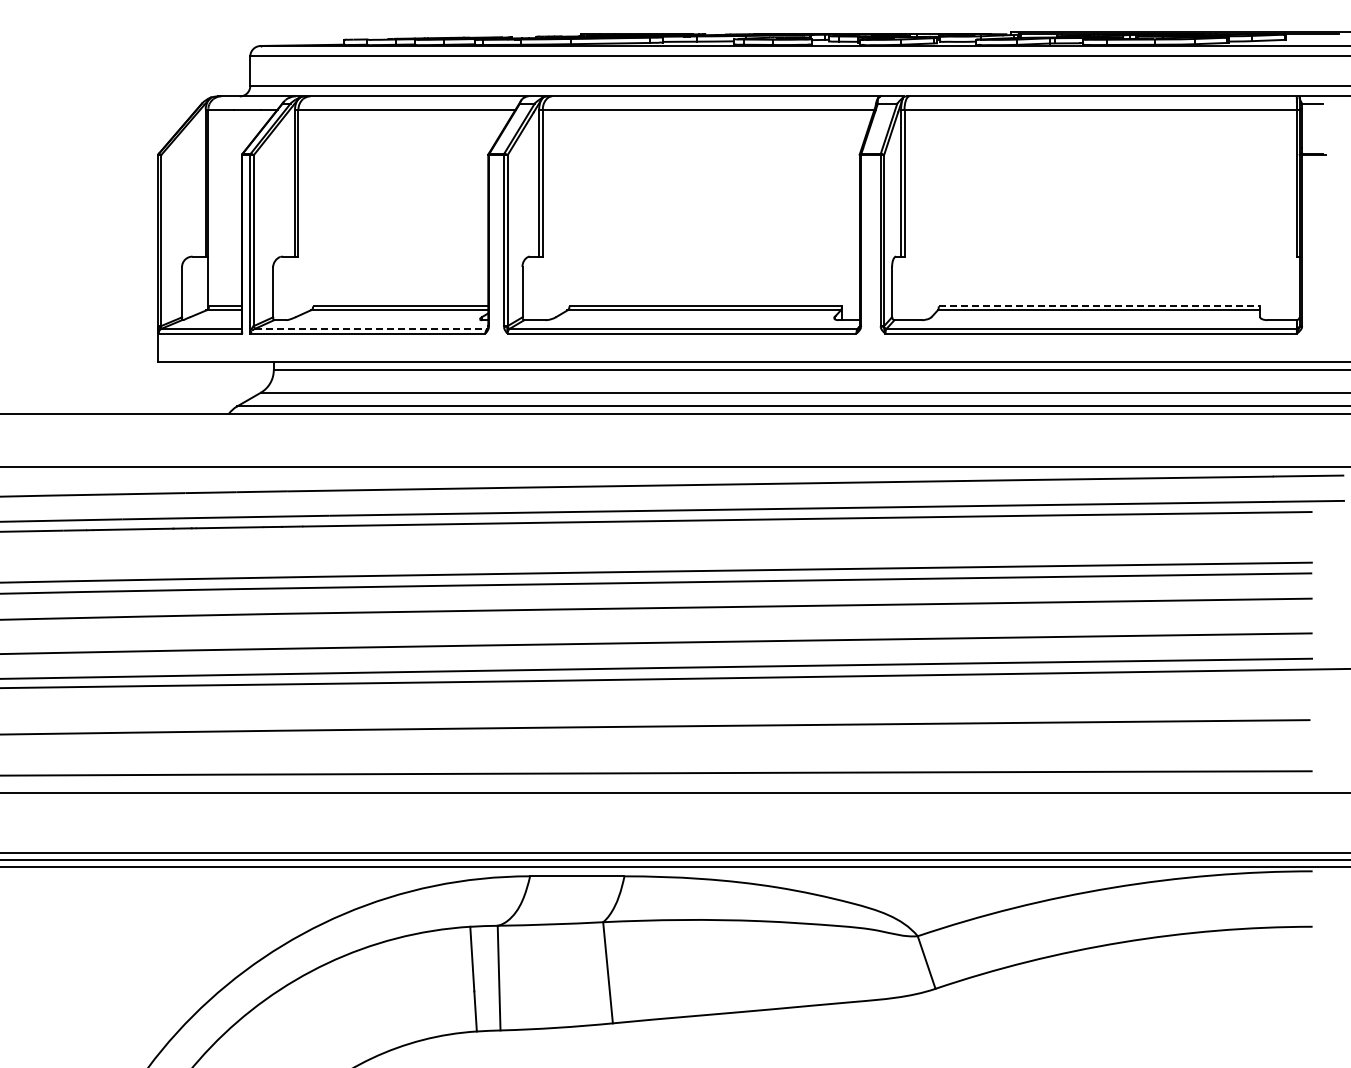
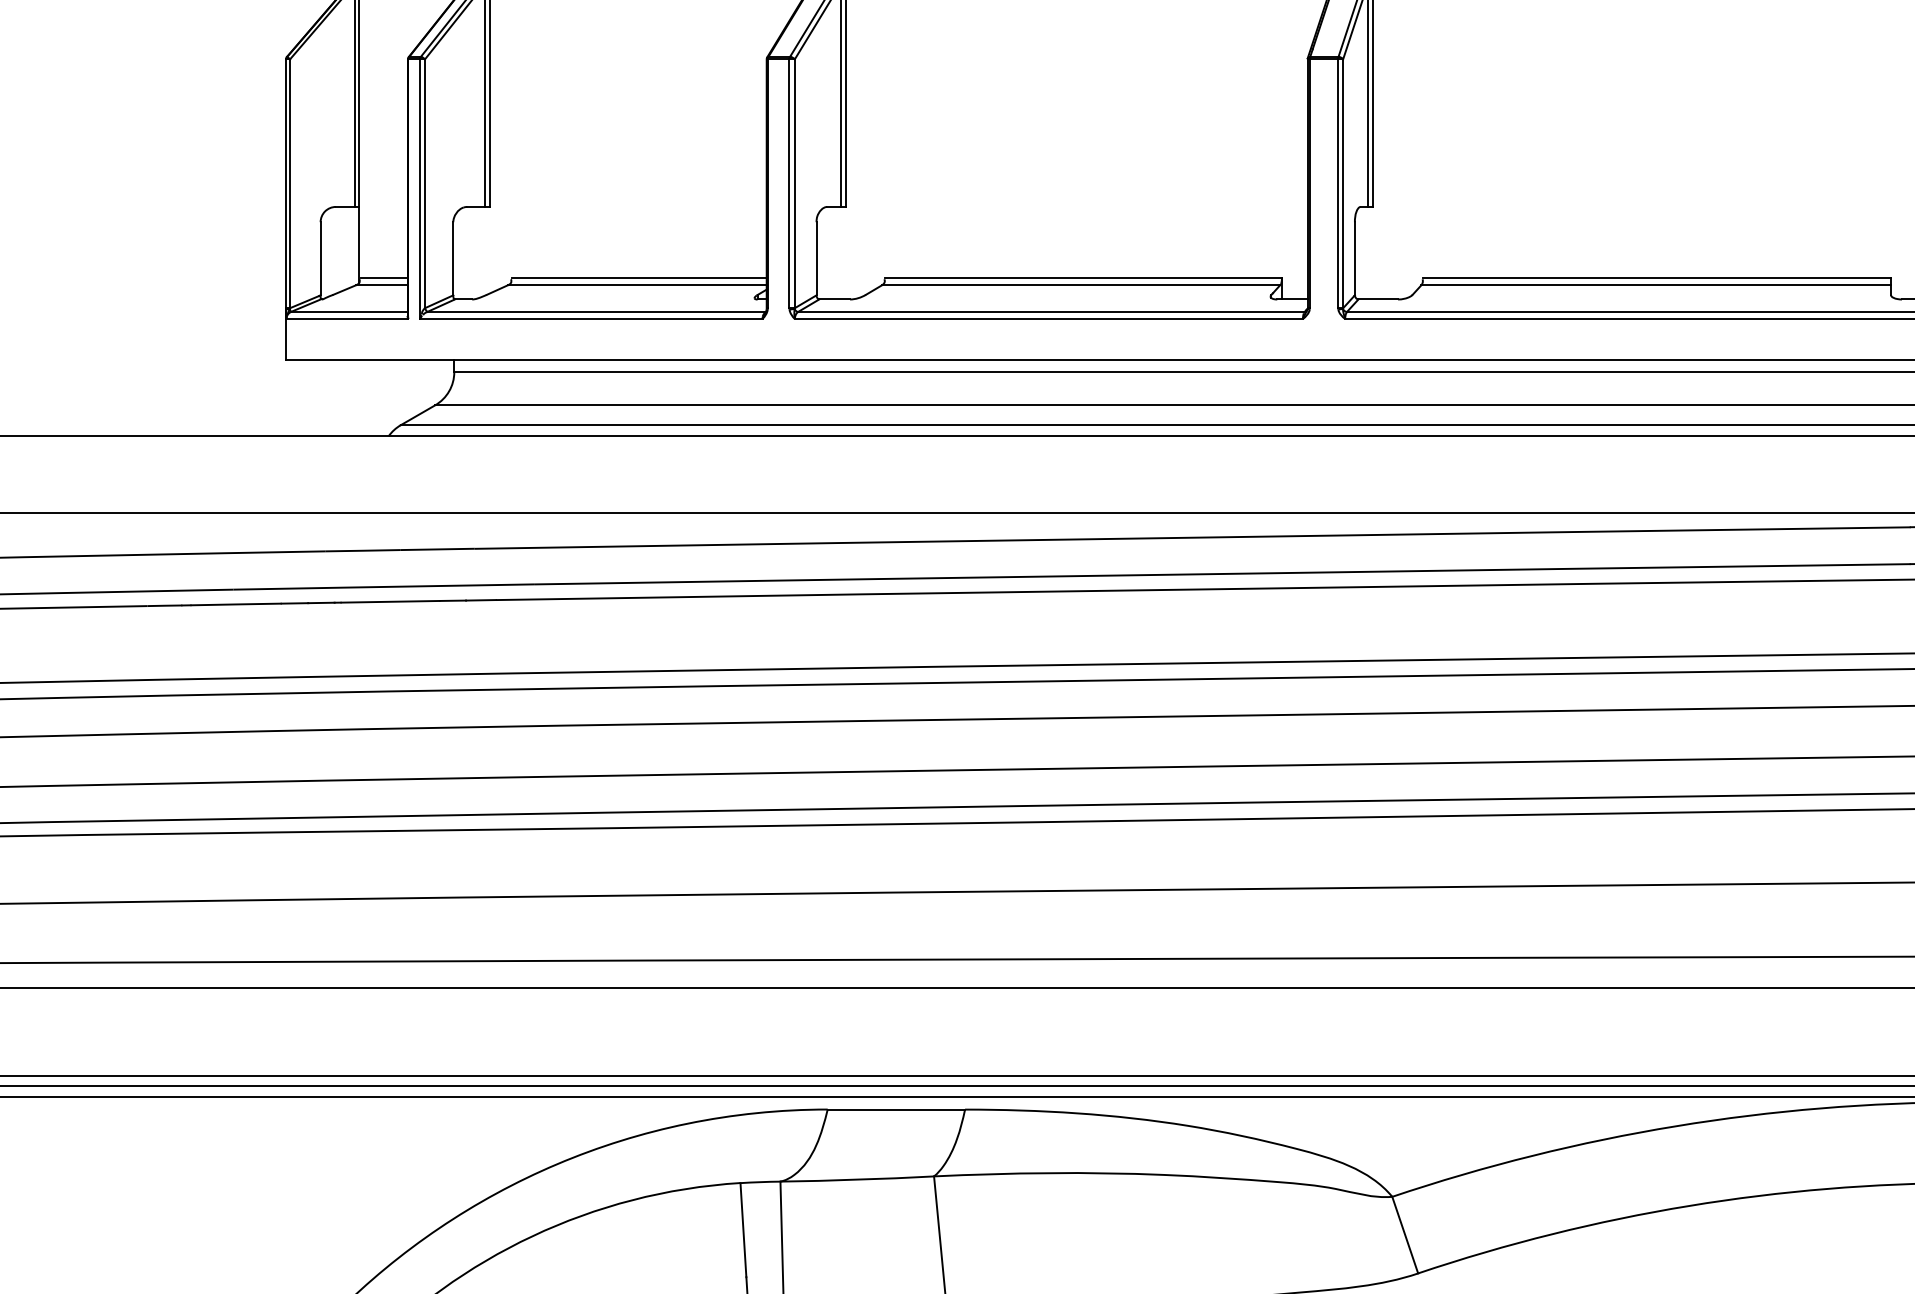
line: (1099, 305) -> (1656, 278), dashed -> solid
line: (372, 328) -> (598, 311), dashed -> solid

